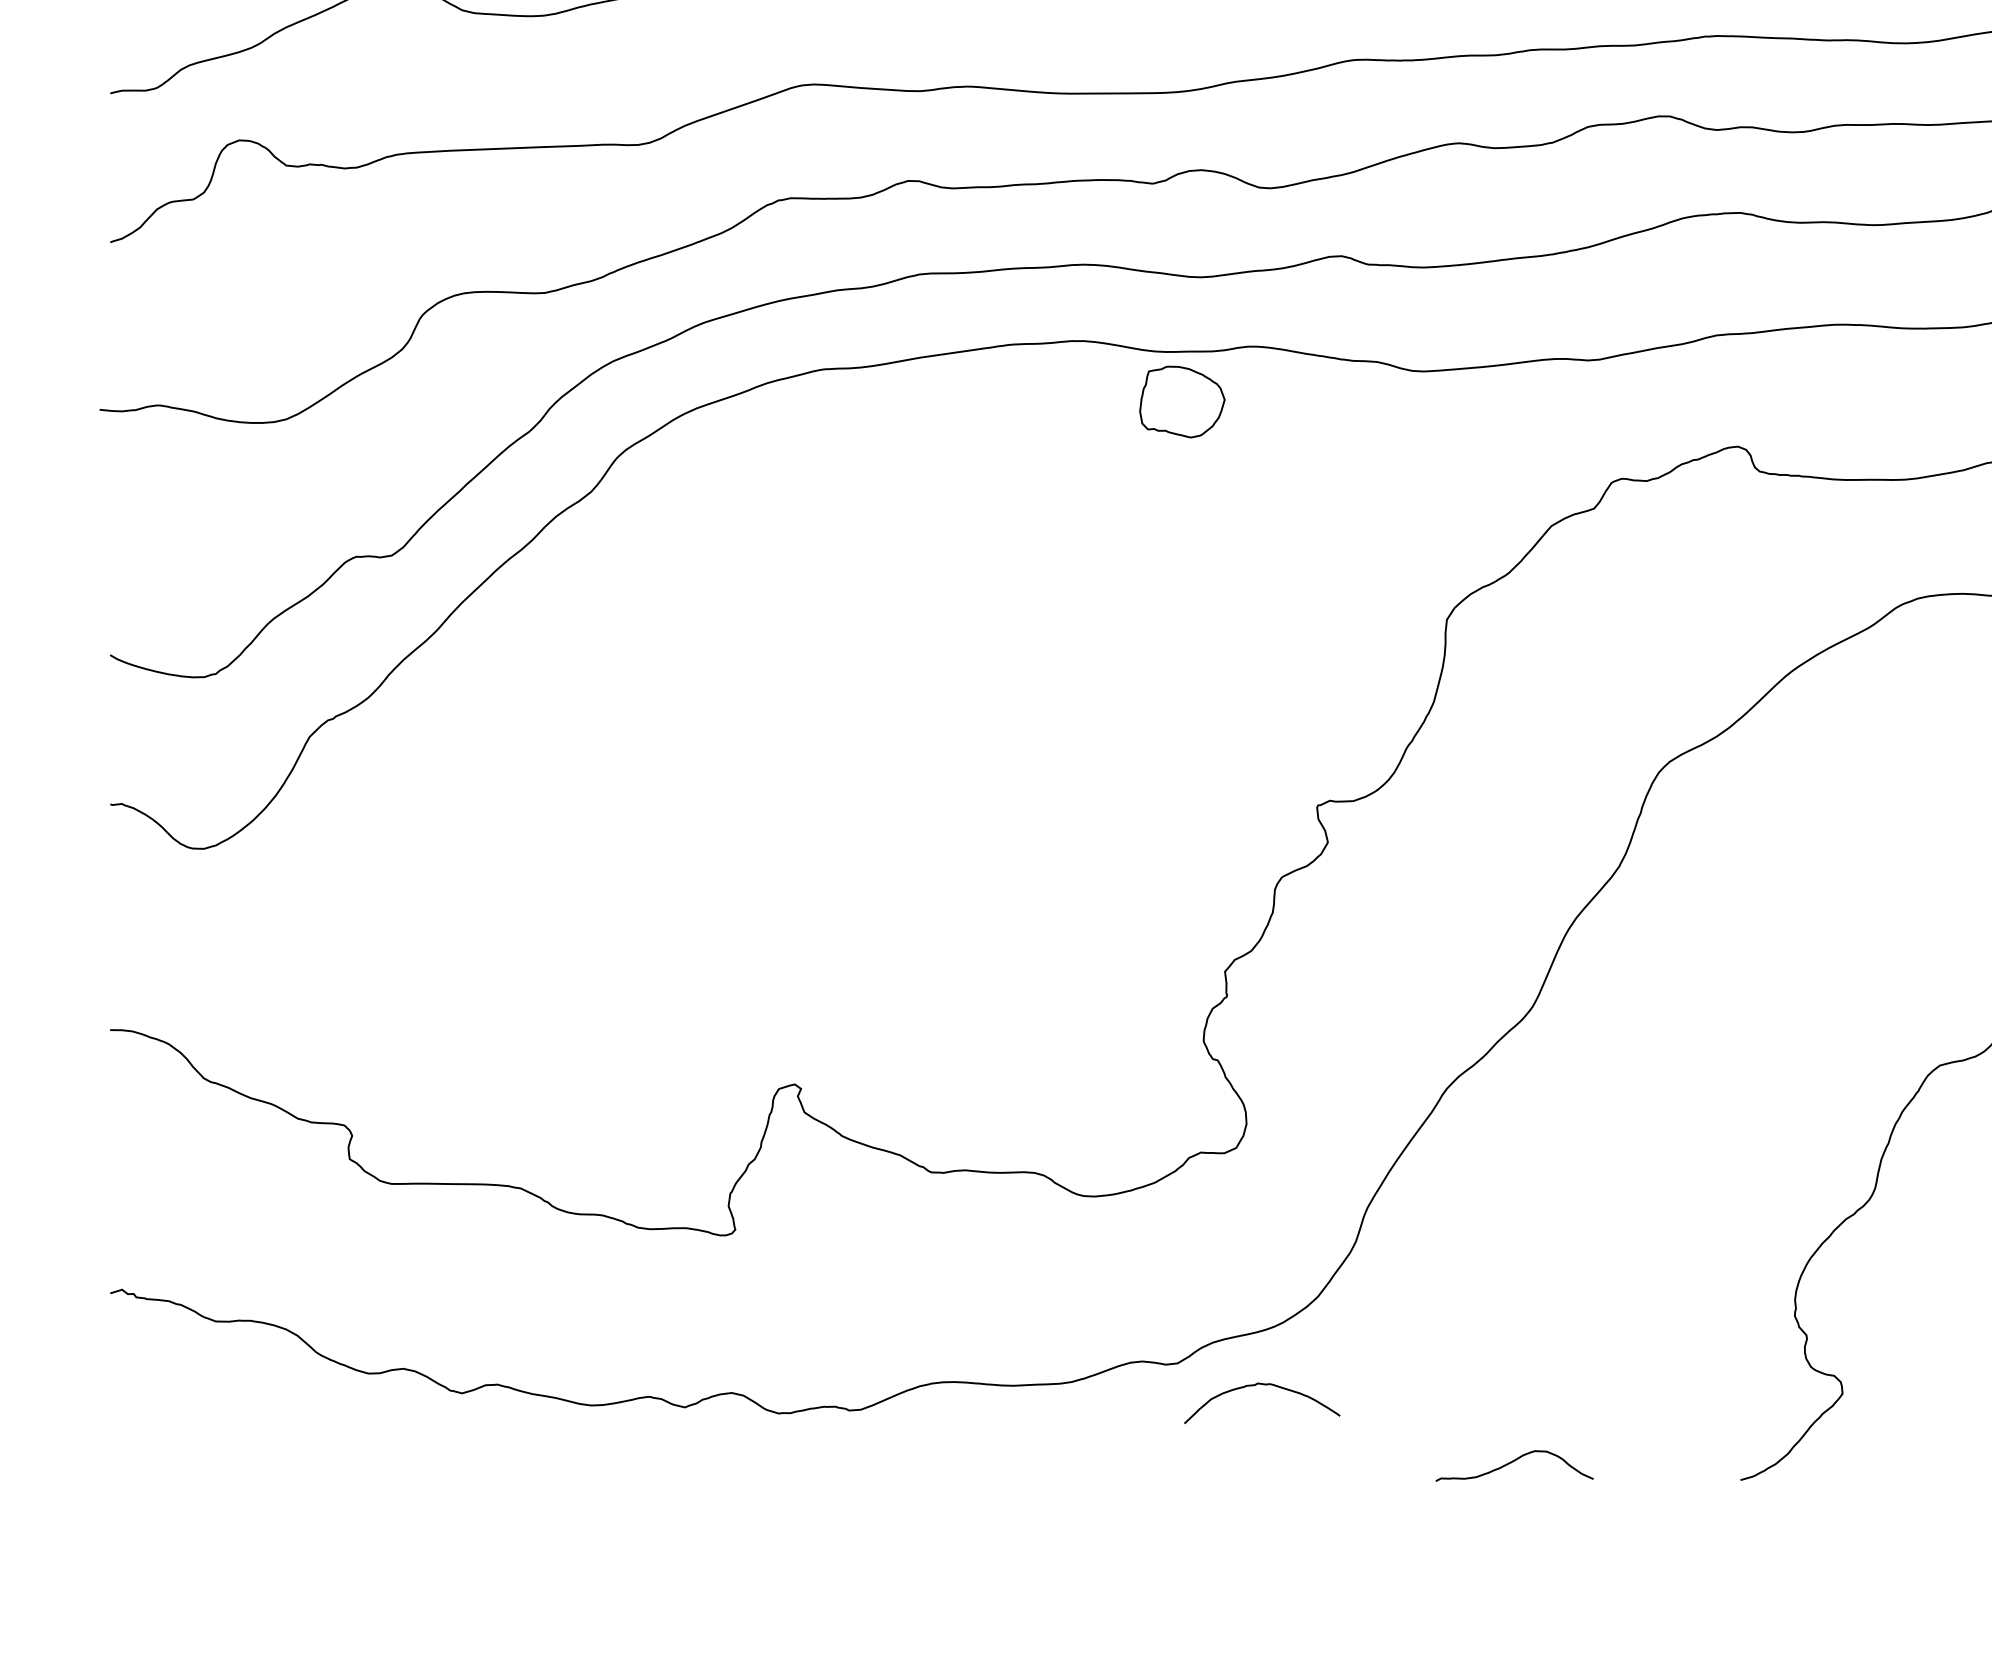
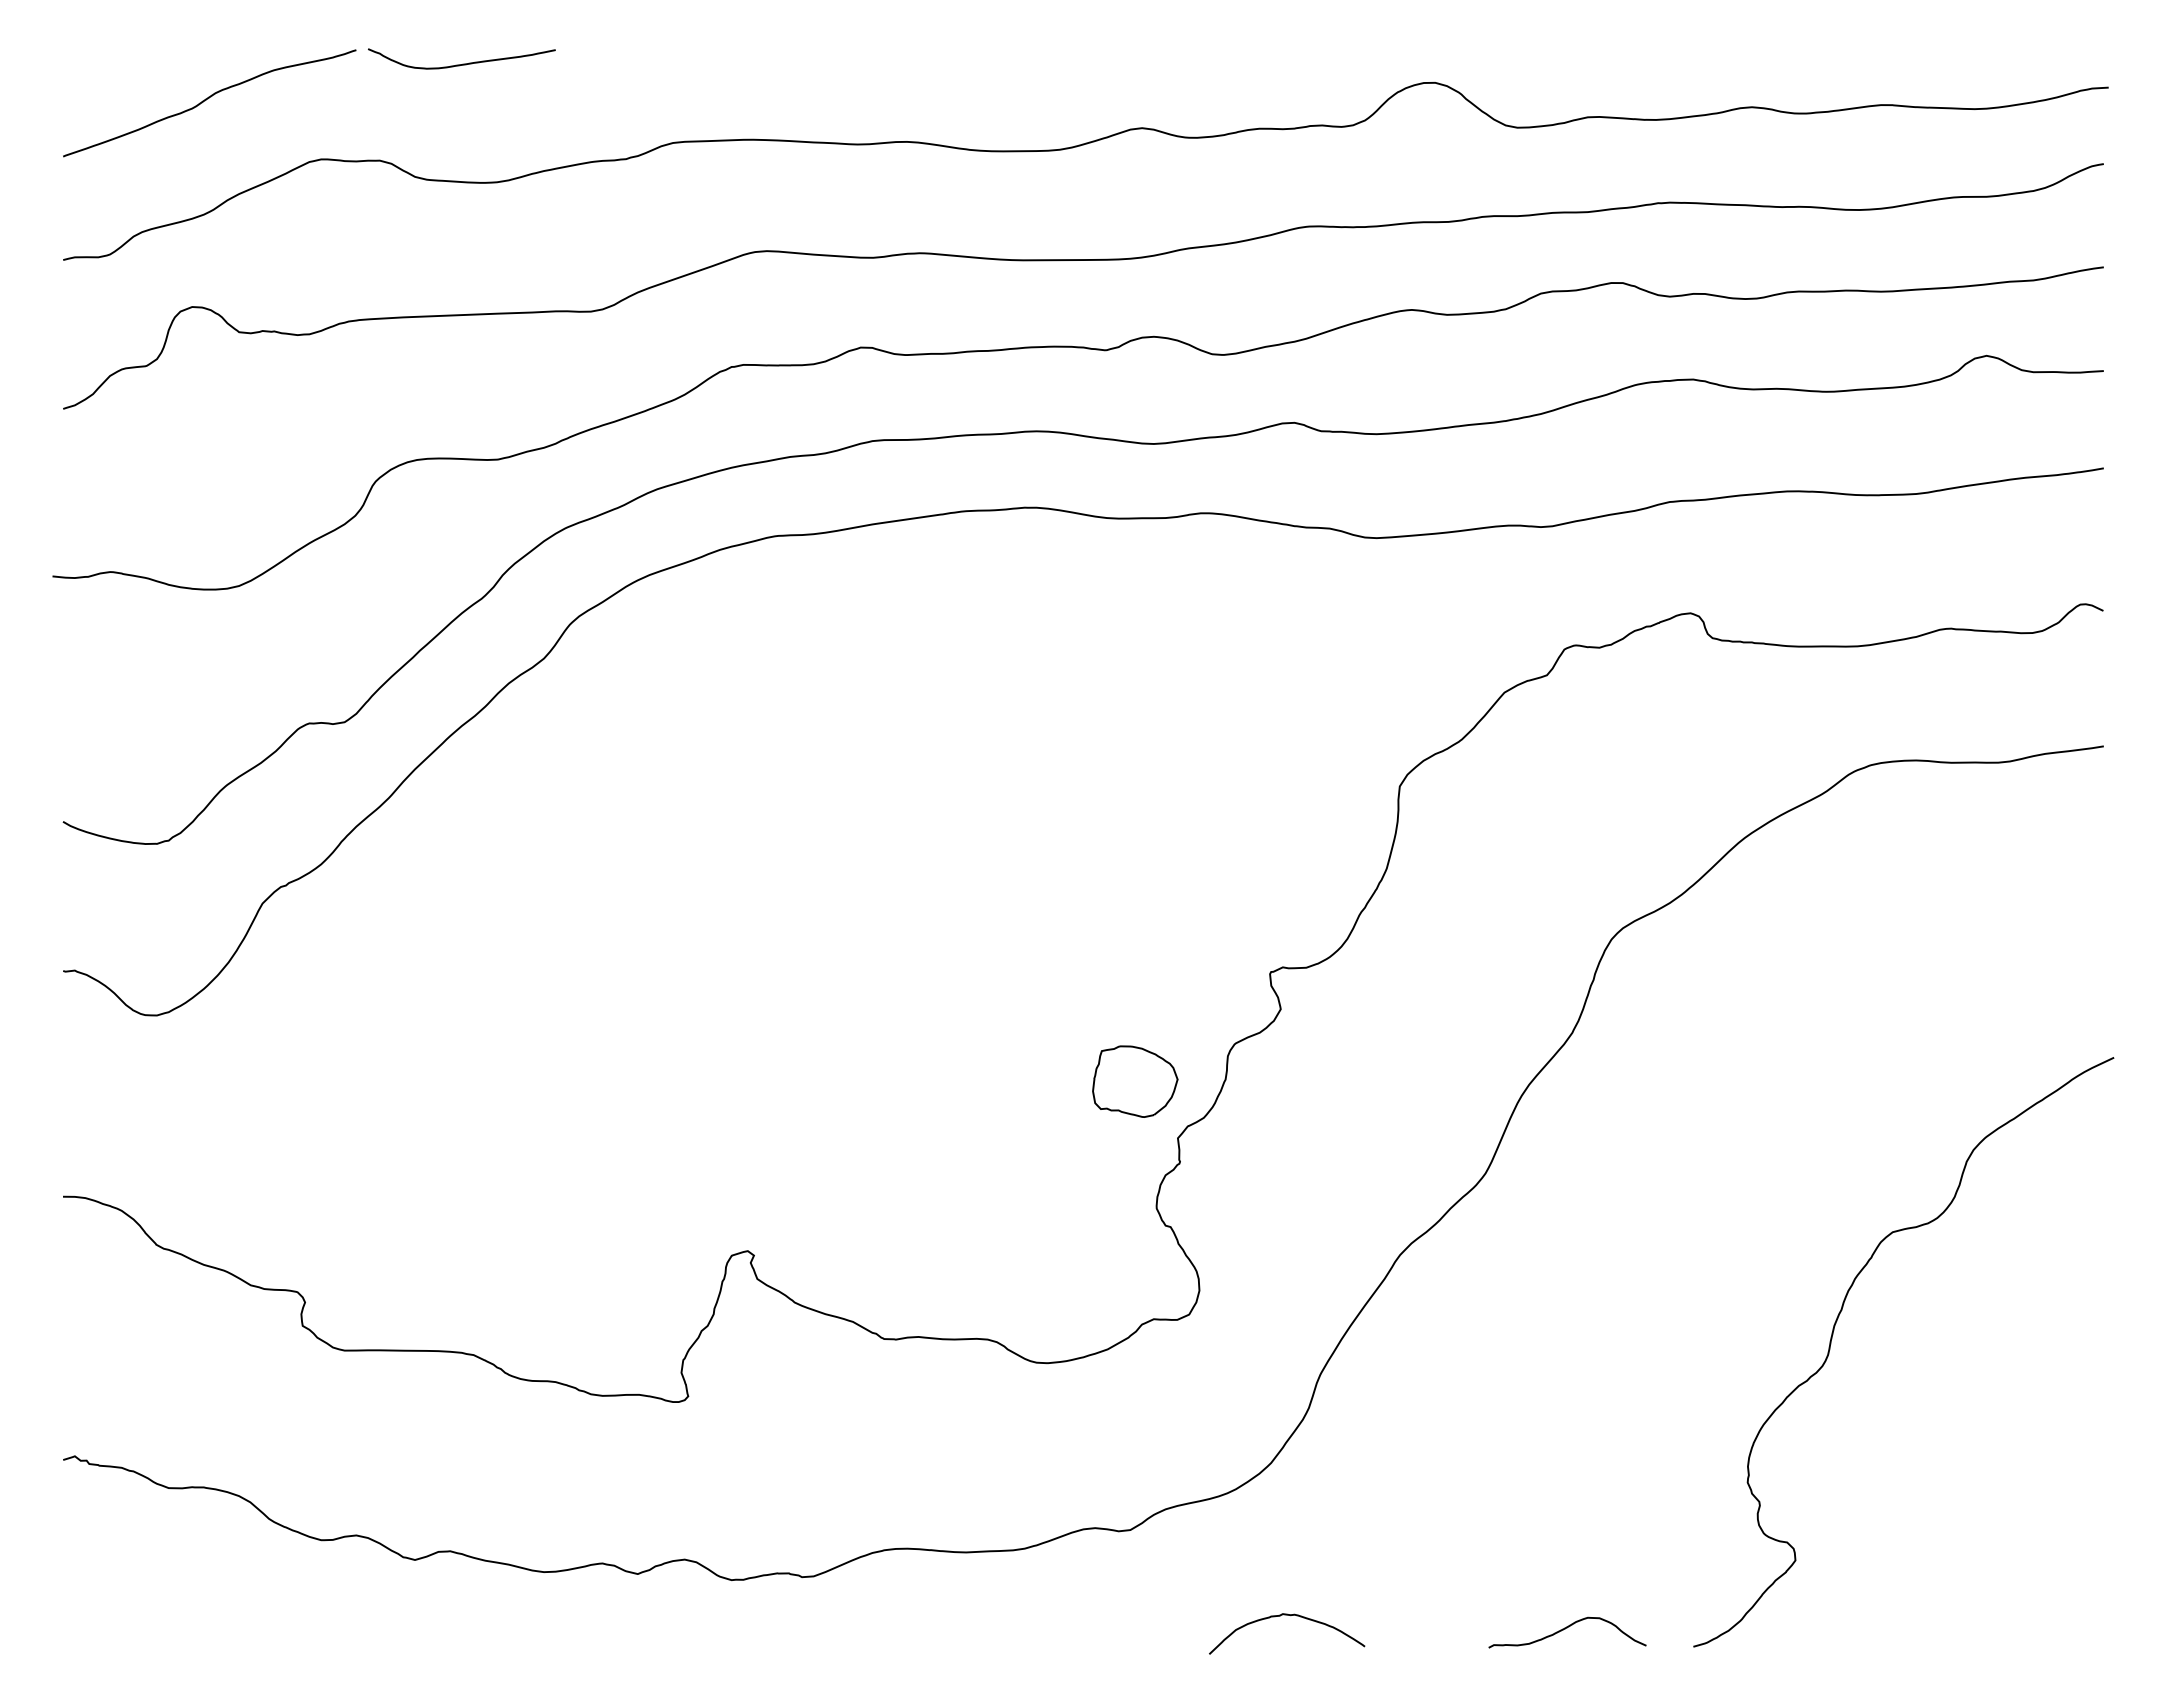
part: (1182, 401) -> (1135, 1081), moved
curve: (1265, 1385) -> (1290, 1616), moved
curve: (1512, 1462) -> (1565, 1629), moved

